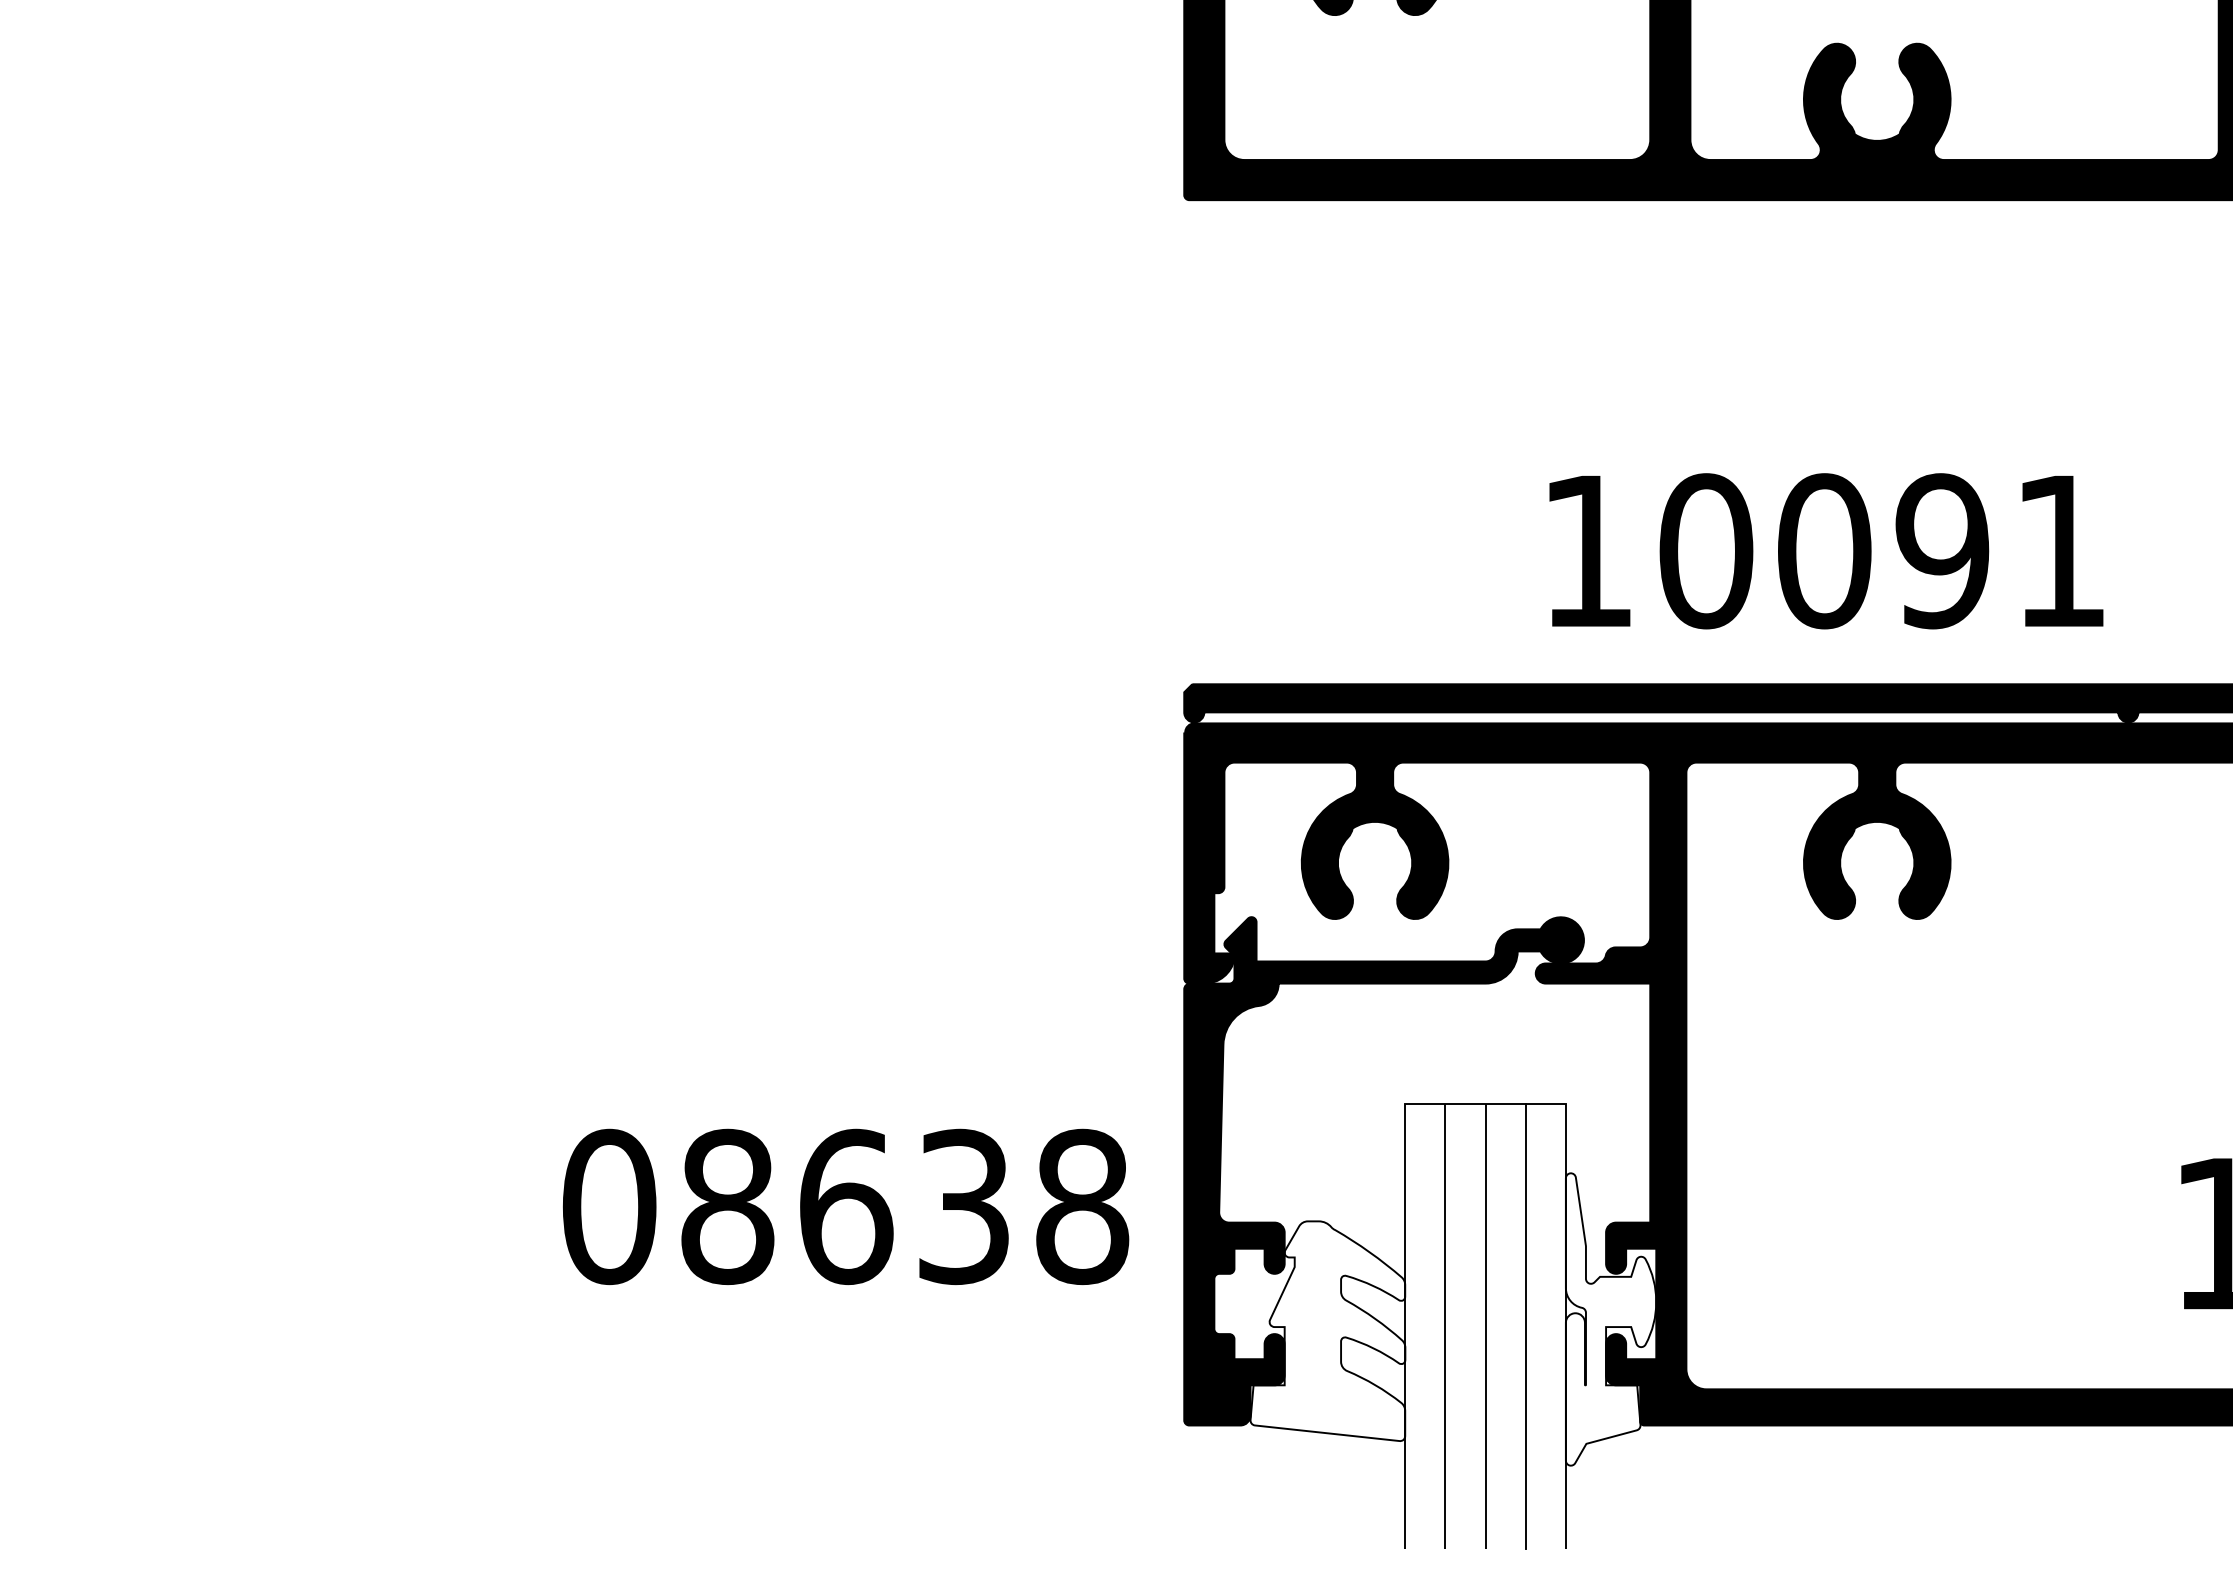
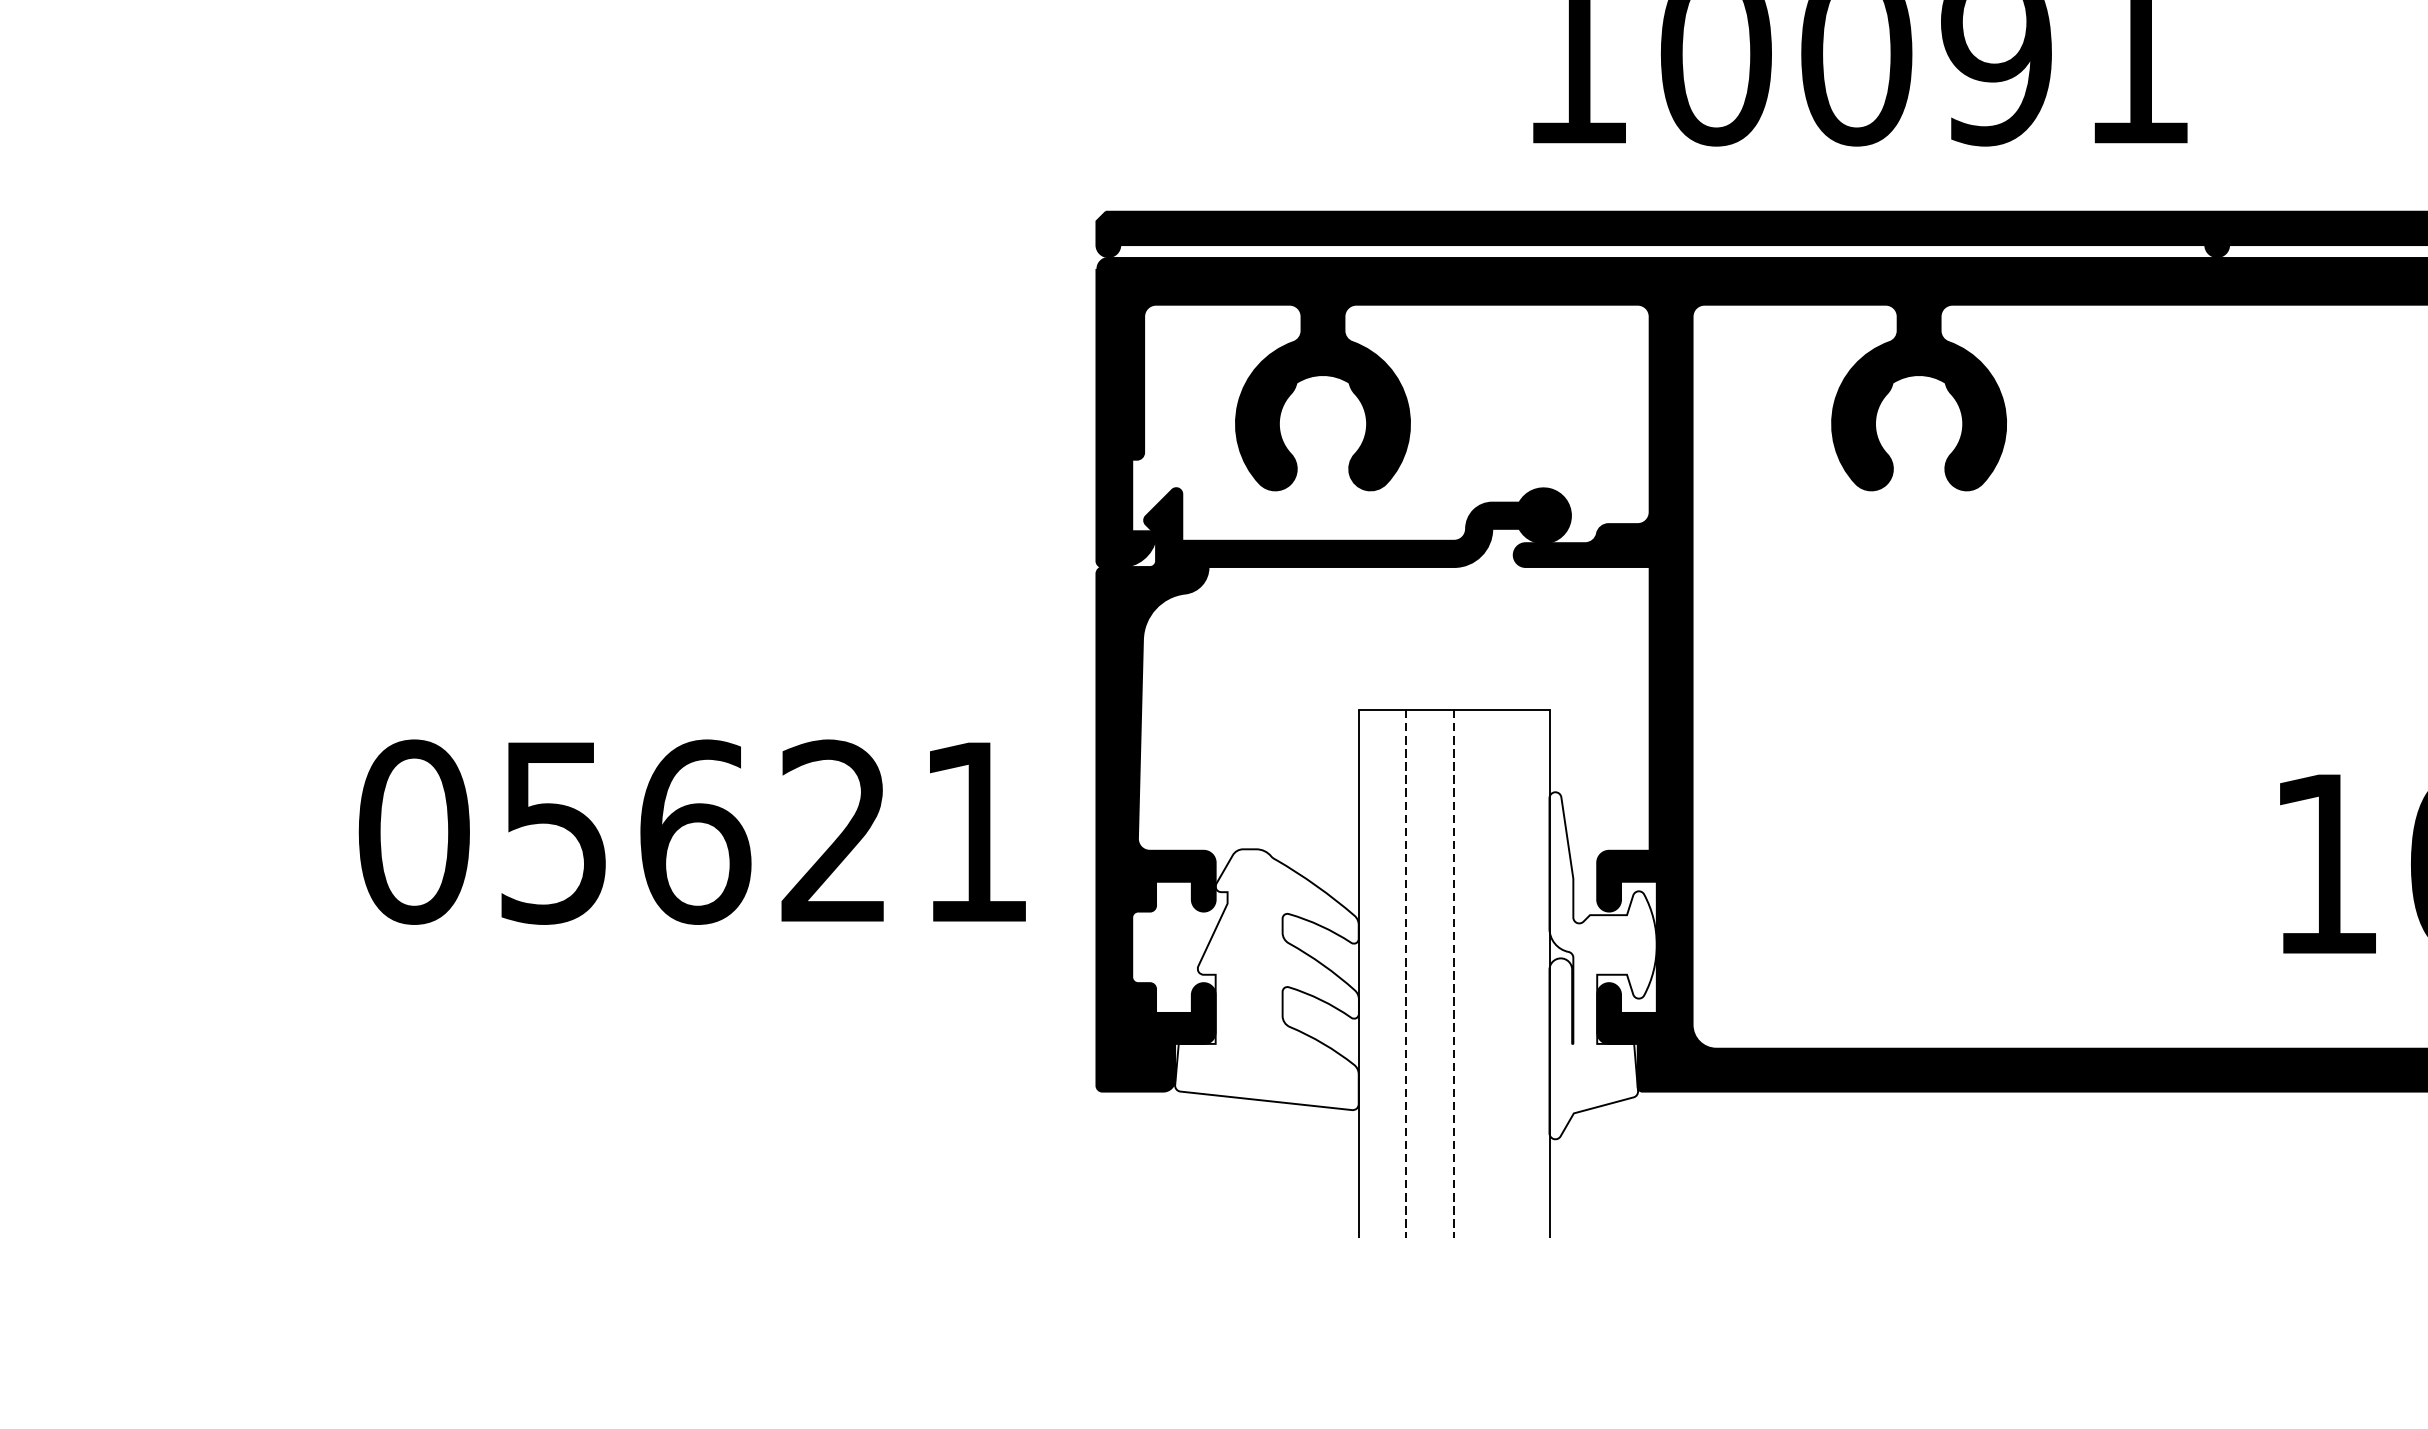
text: (905, 1206) -> (765, 831), 08638 -> 05621
line: (1445, 1326) -> (1406, 974), solid -> dashed
line: (1485, 1326) -> (1454, 974), solid -> dashed
line: (1525, 1326) -> (1501, 974), removed

